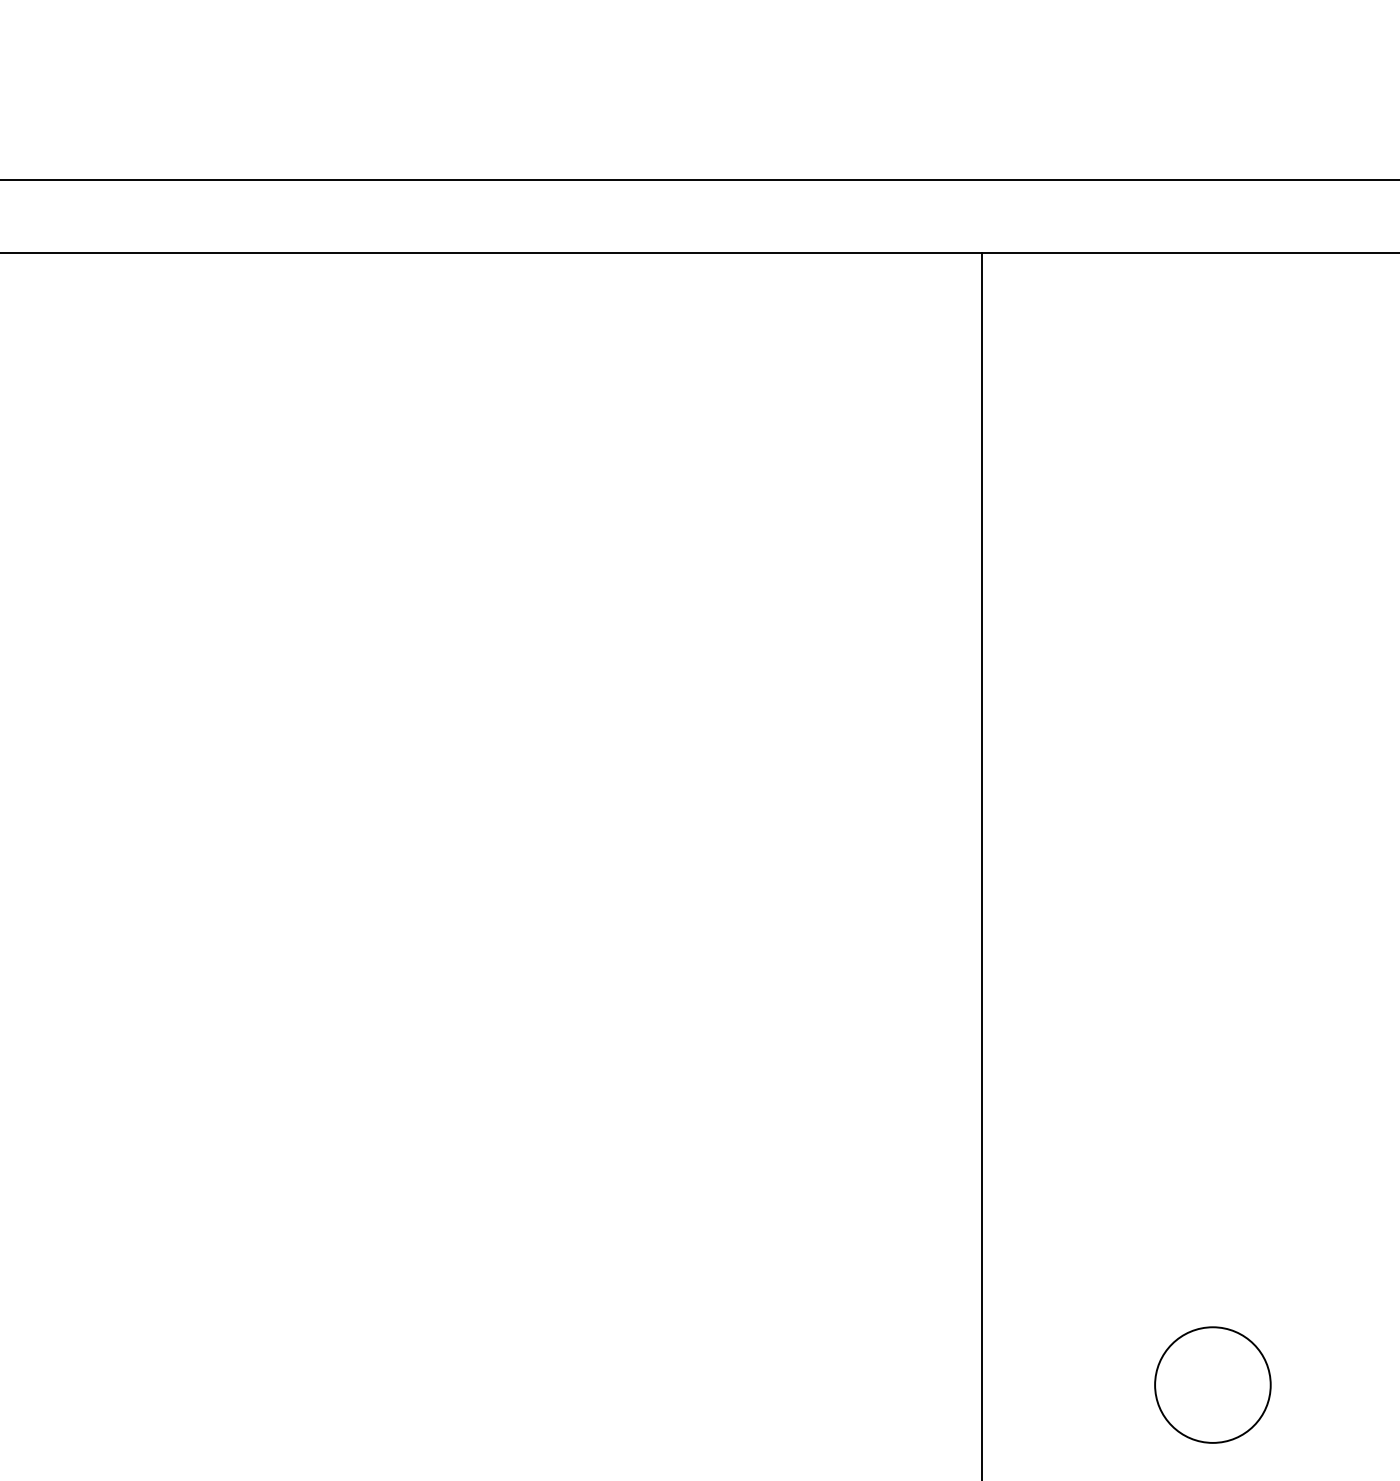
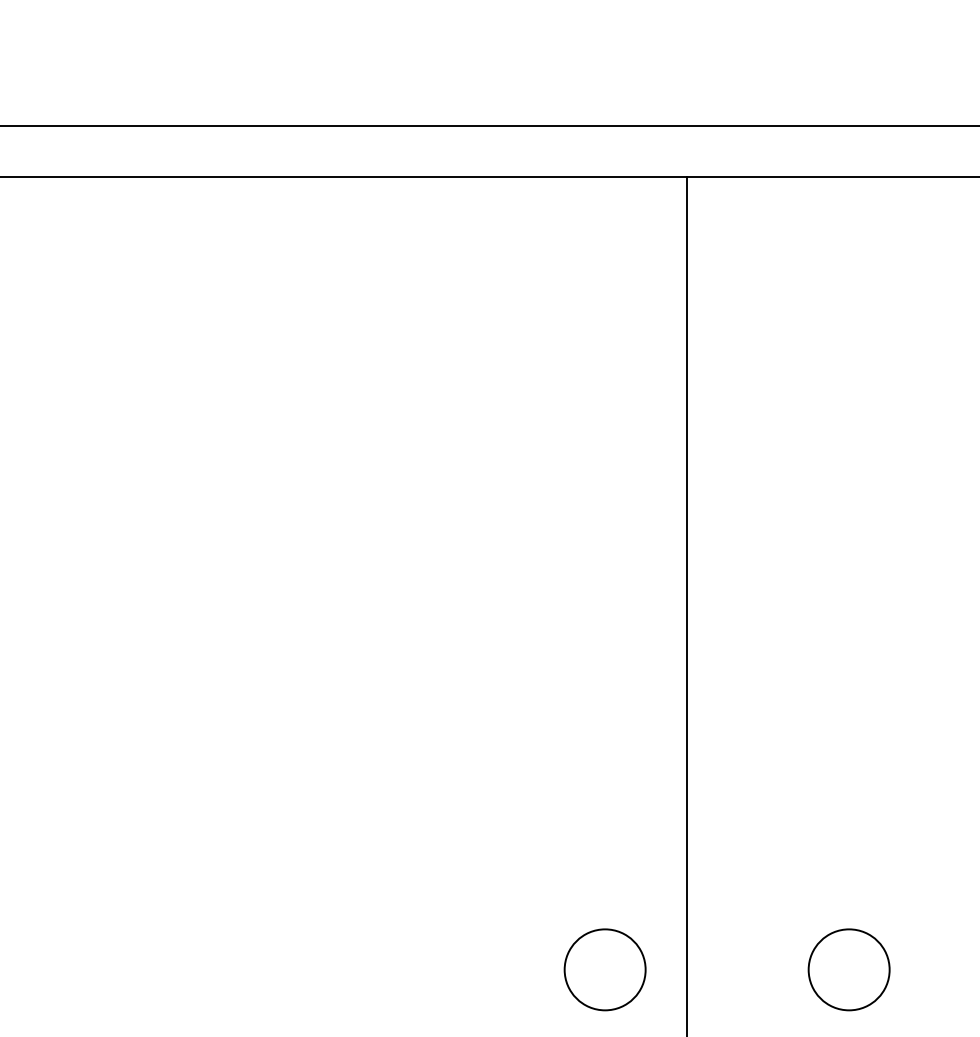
circle: (863, 1384) -> (604, 969), added

